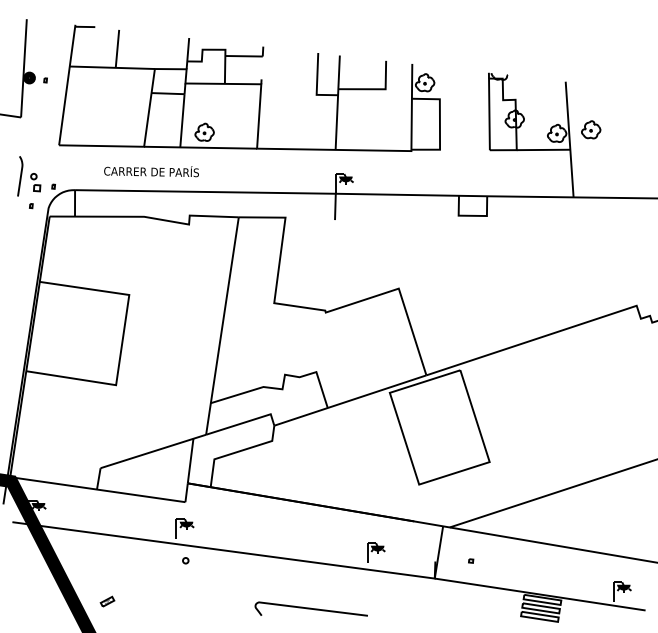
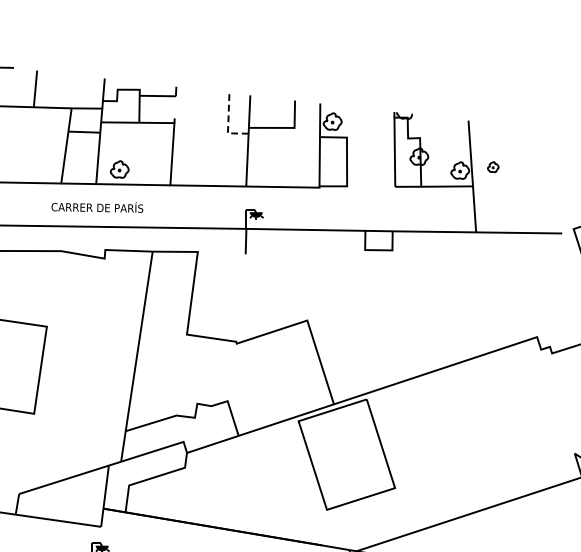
line: (317, 84) -> (228, 123), solid -> dashed
part: (591, 129) -> (493, 166), size x0.6
text: (151, 171) -> (97, 207), moved

